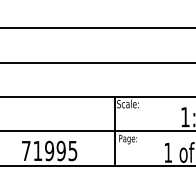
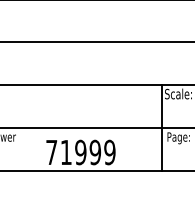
text: (72, 150) -> (109, 151), 71995 -> 71999

